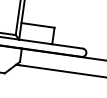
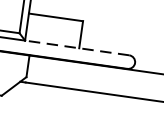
line: (50, 44) -> (76, 48), solid -> dashed

